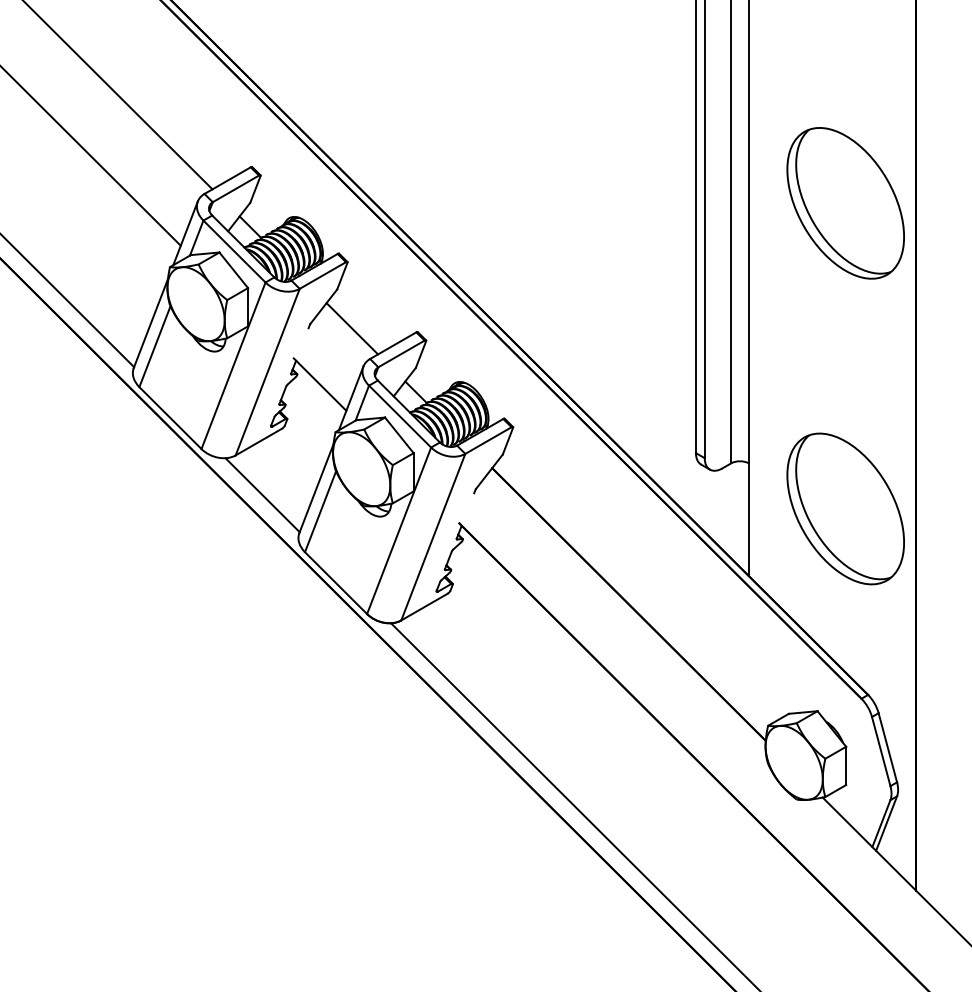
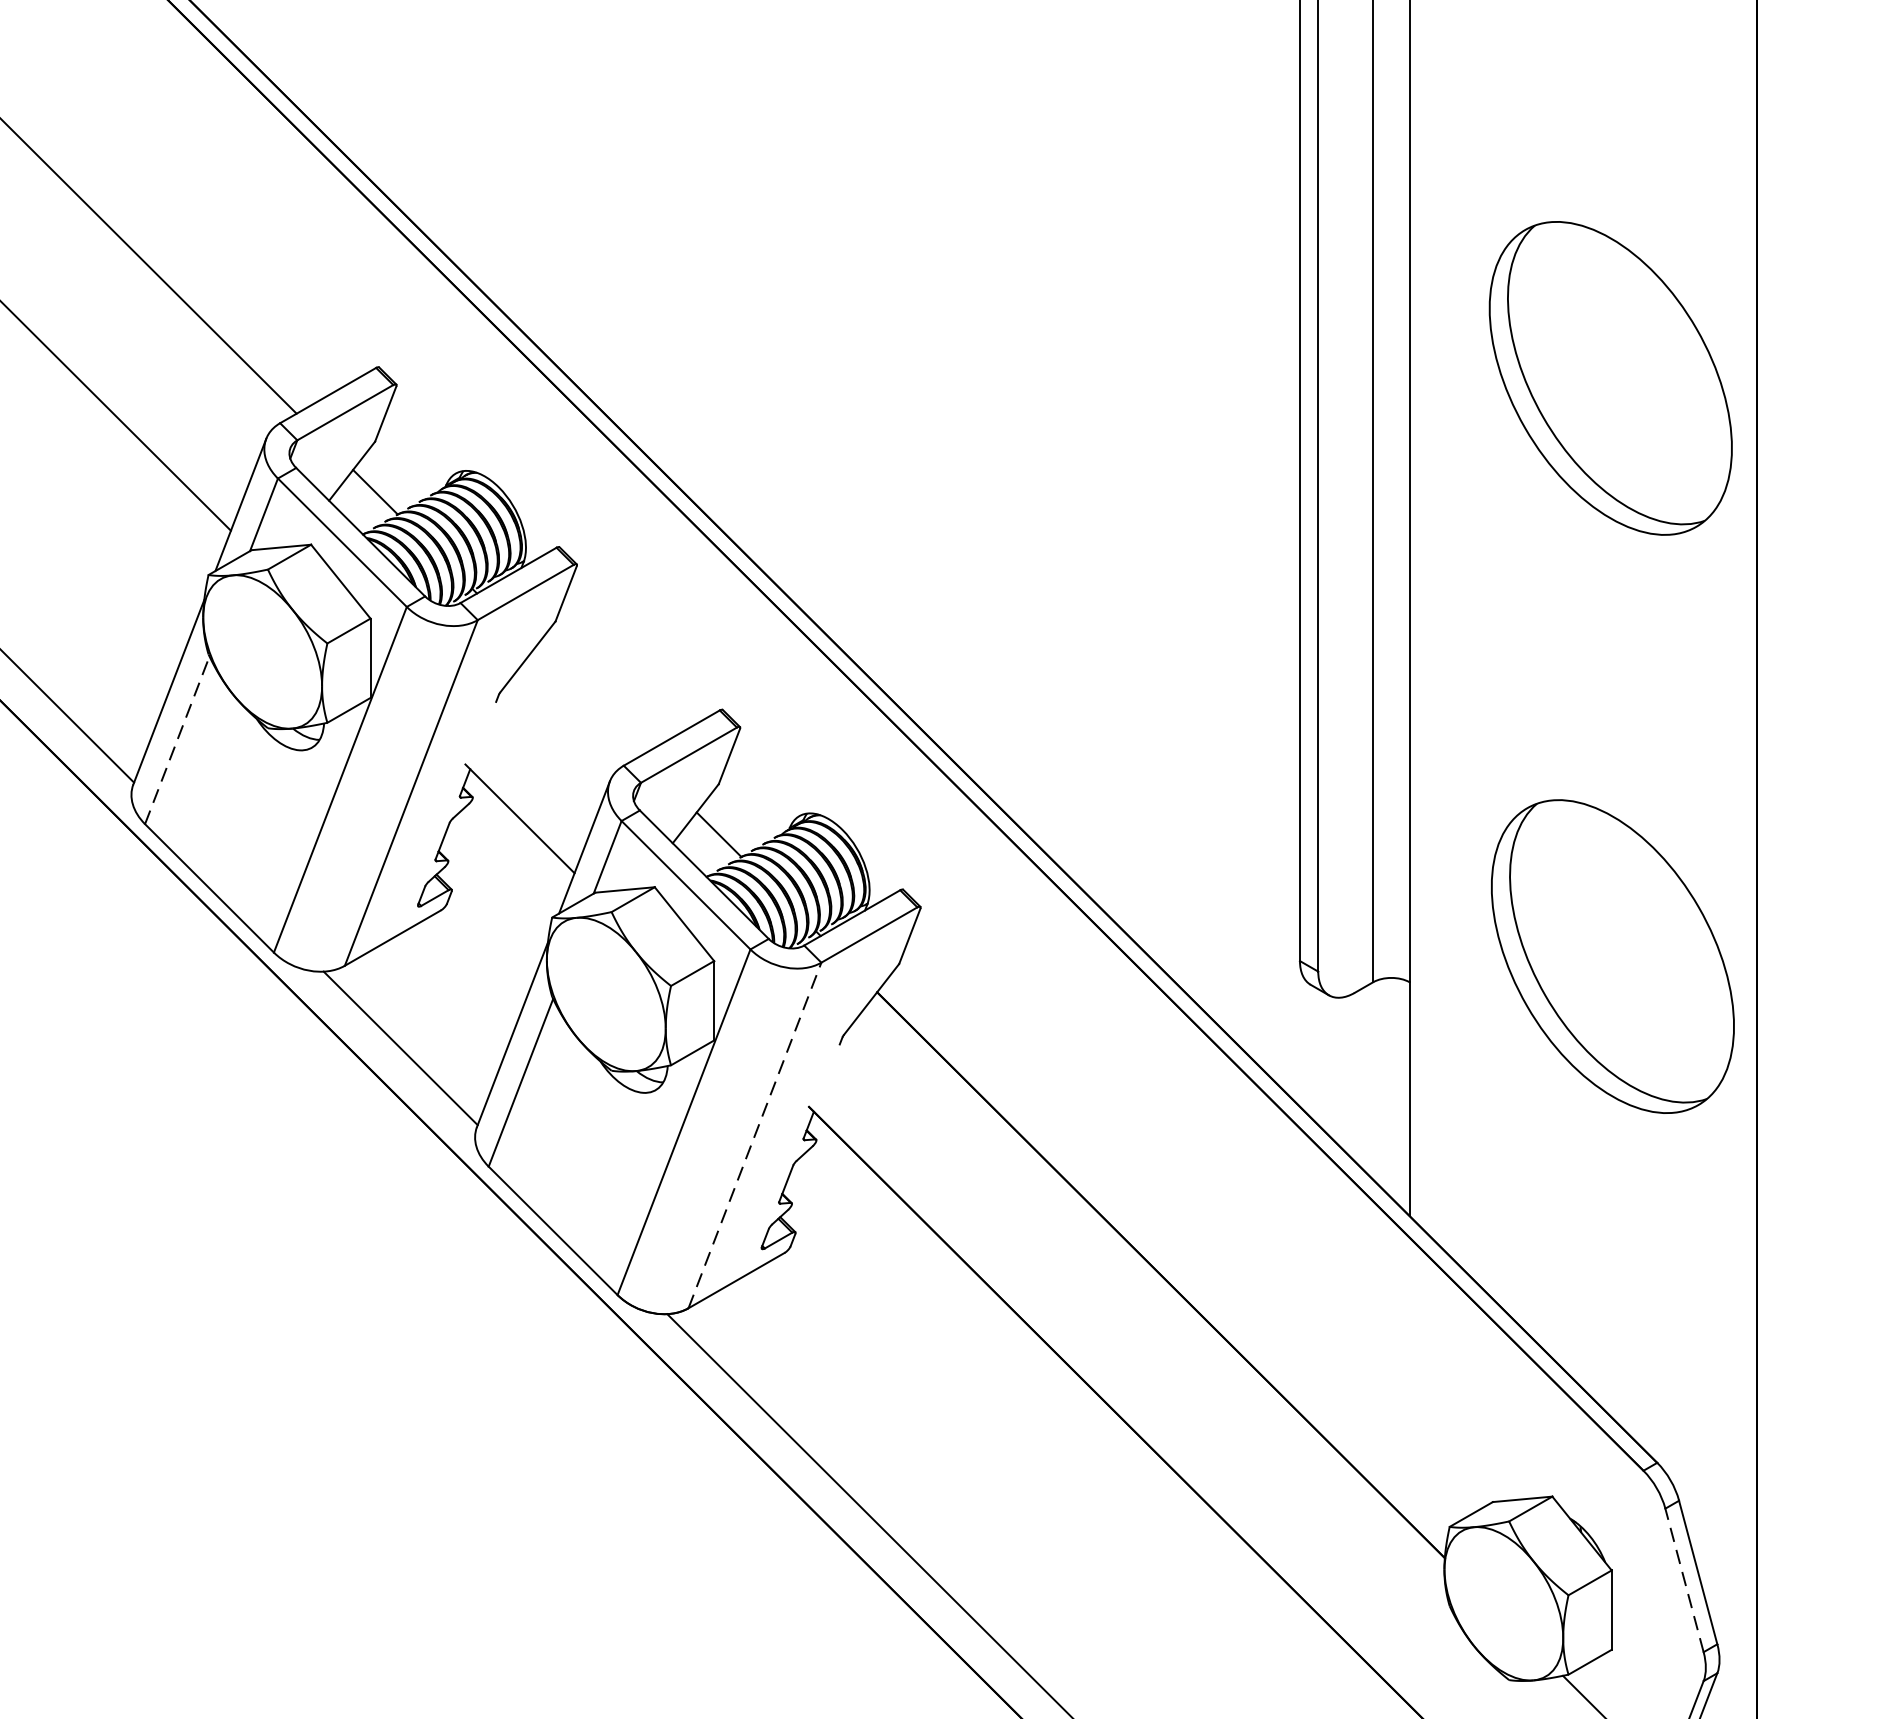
part: (845, 203) -> (1610, 378), moved
line: (352, 328) -> (587, 702), removed
line: (155, 346) -> (178, 739), solid -> dashed
part: (845, 508) -> (1612, 955), moved
line: (433, 536) -> (755, 1134), solid -> dashed
line: (881, 751) -> (1685, 1580), solid -> dashed

